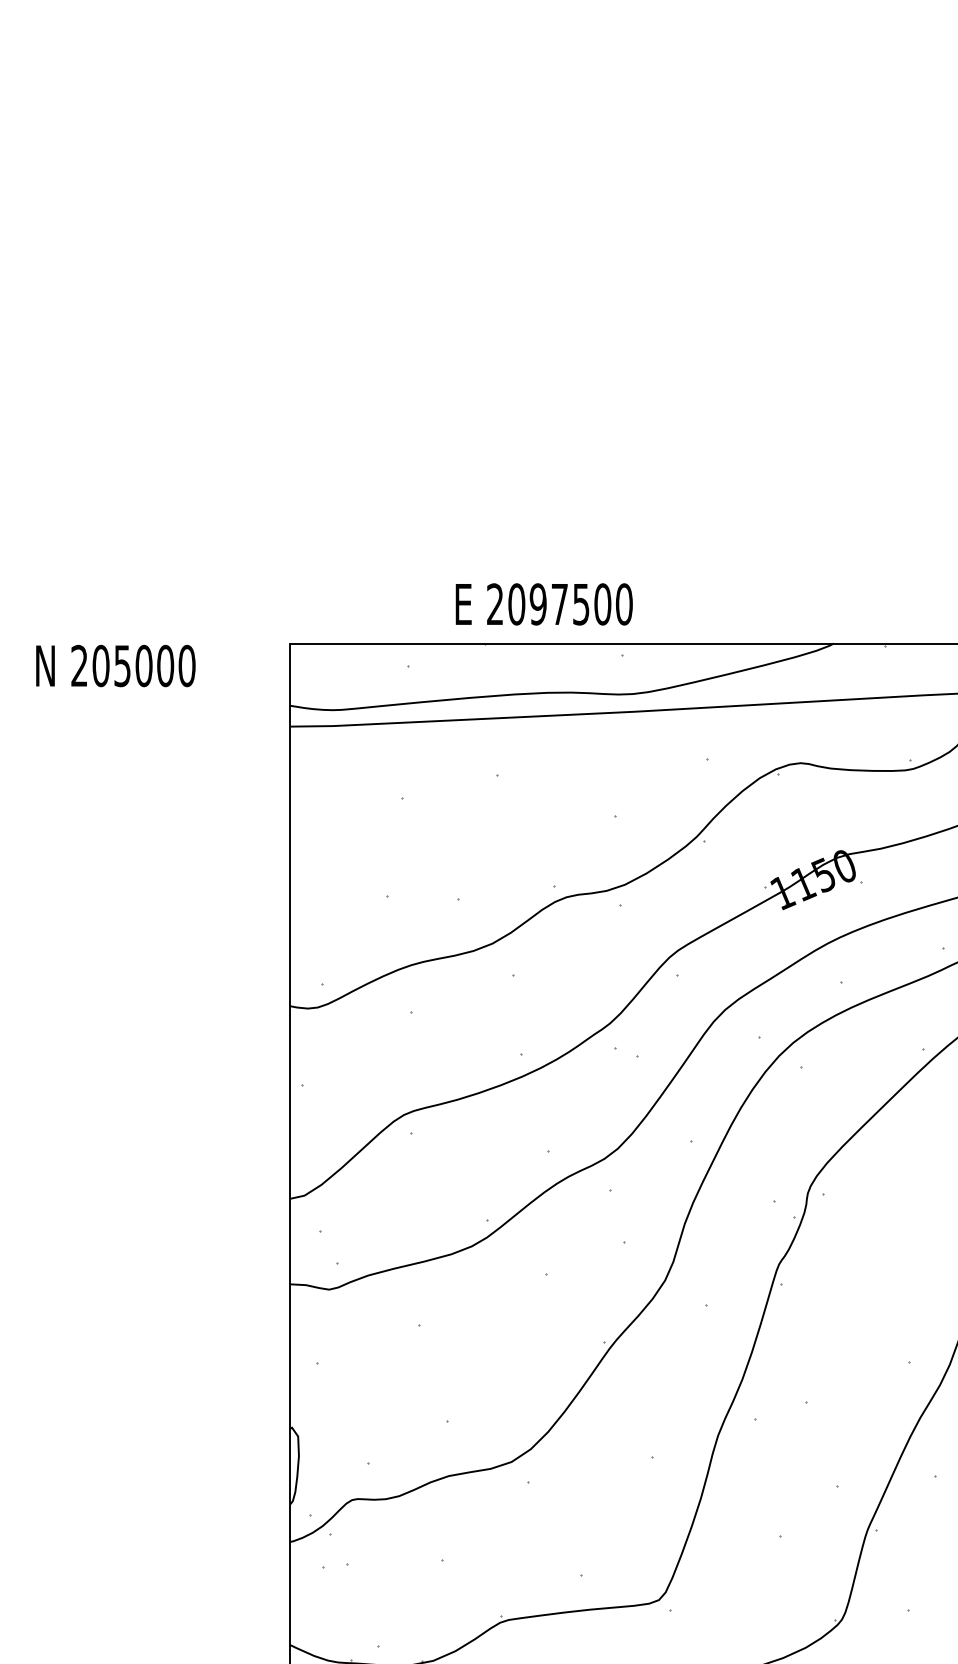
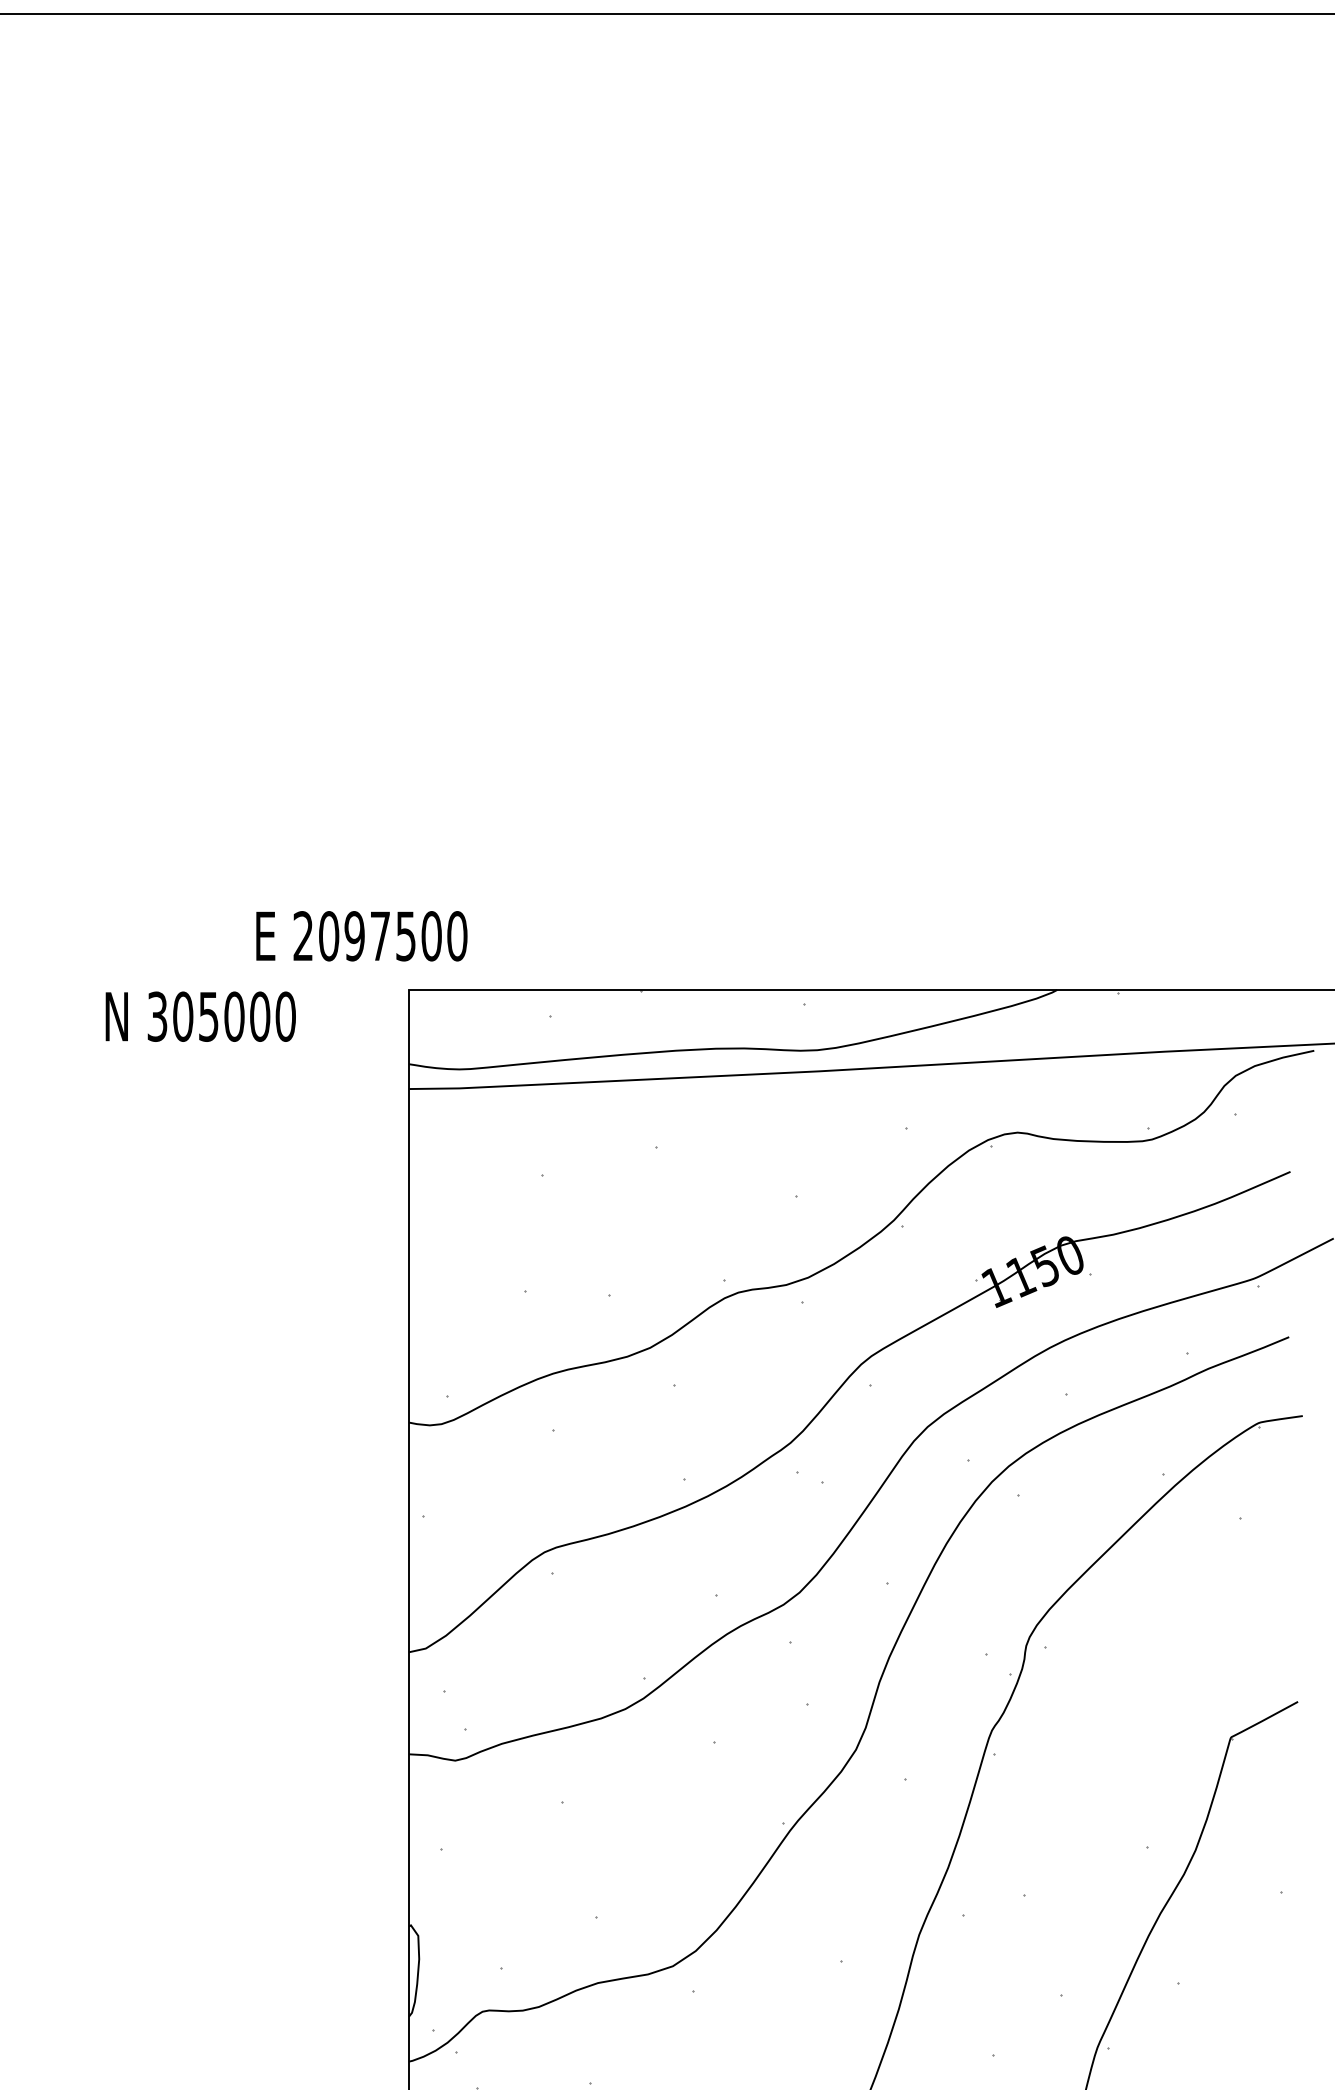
text: (543, 604) -> (361, 936), moved
text: (79, 665) -> (157, 1016), 205000 -> 305000

